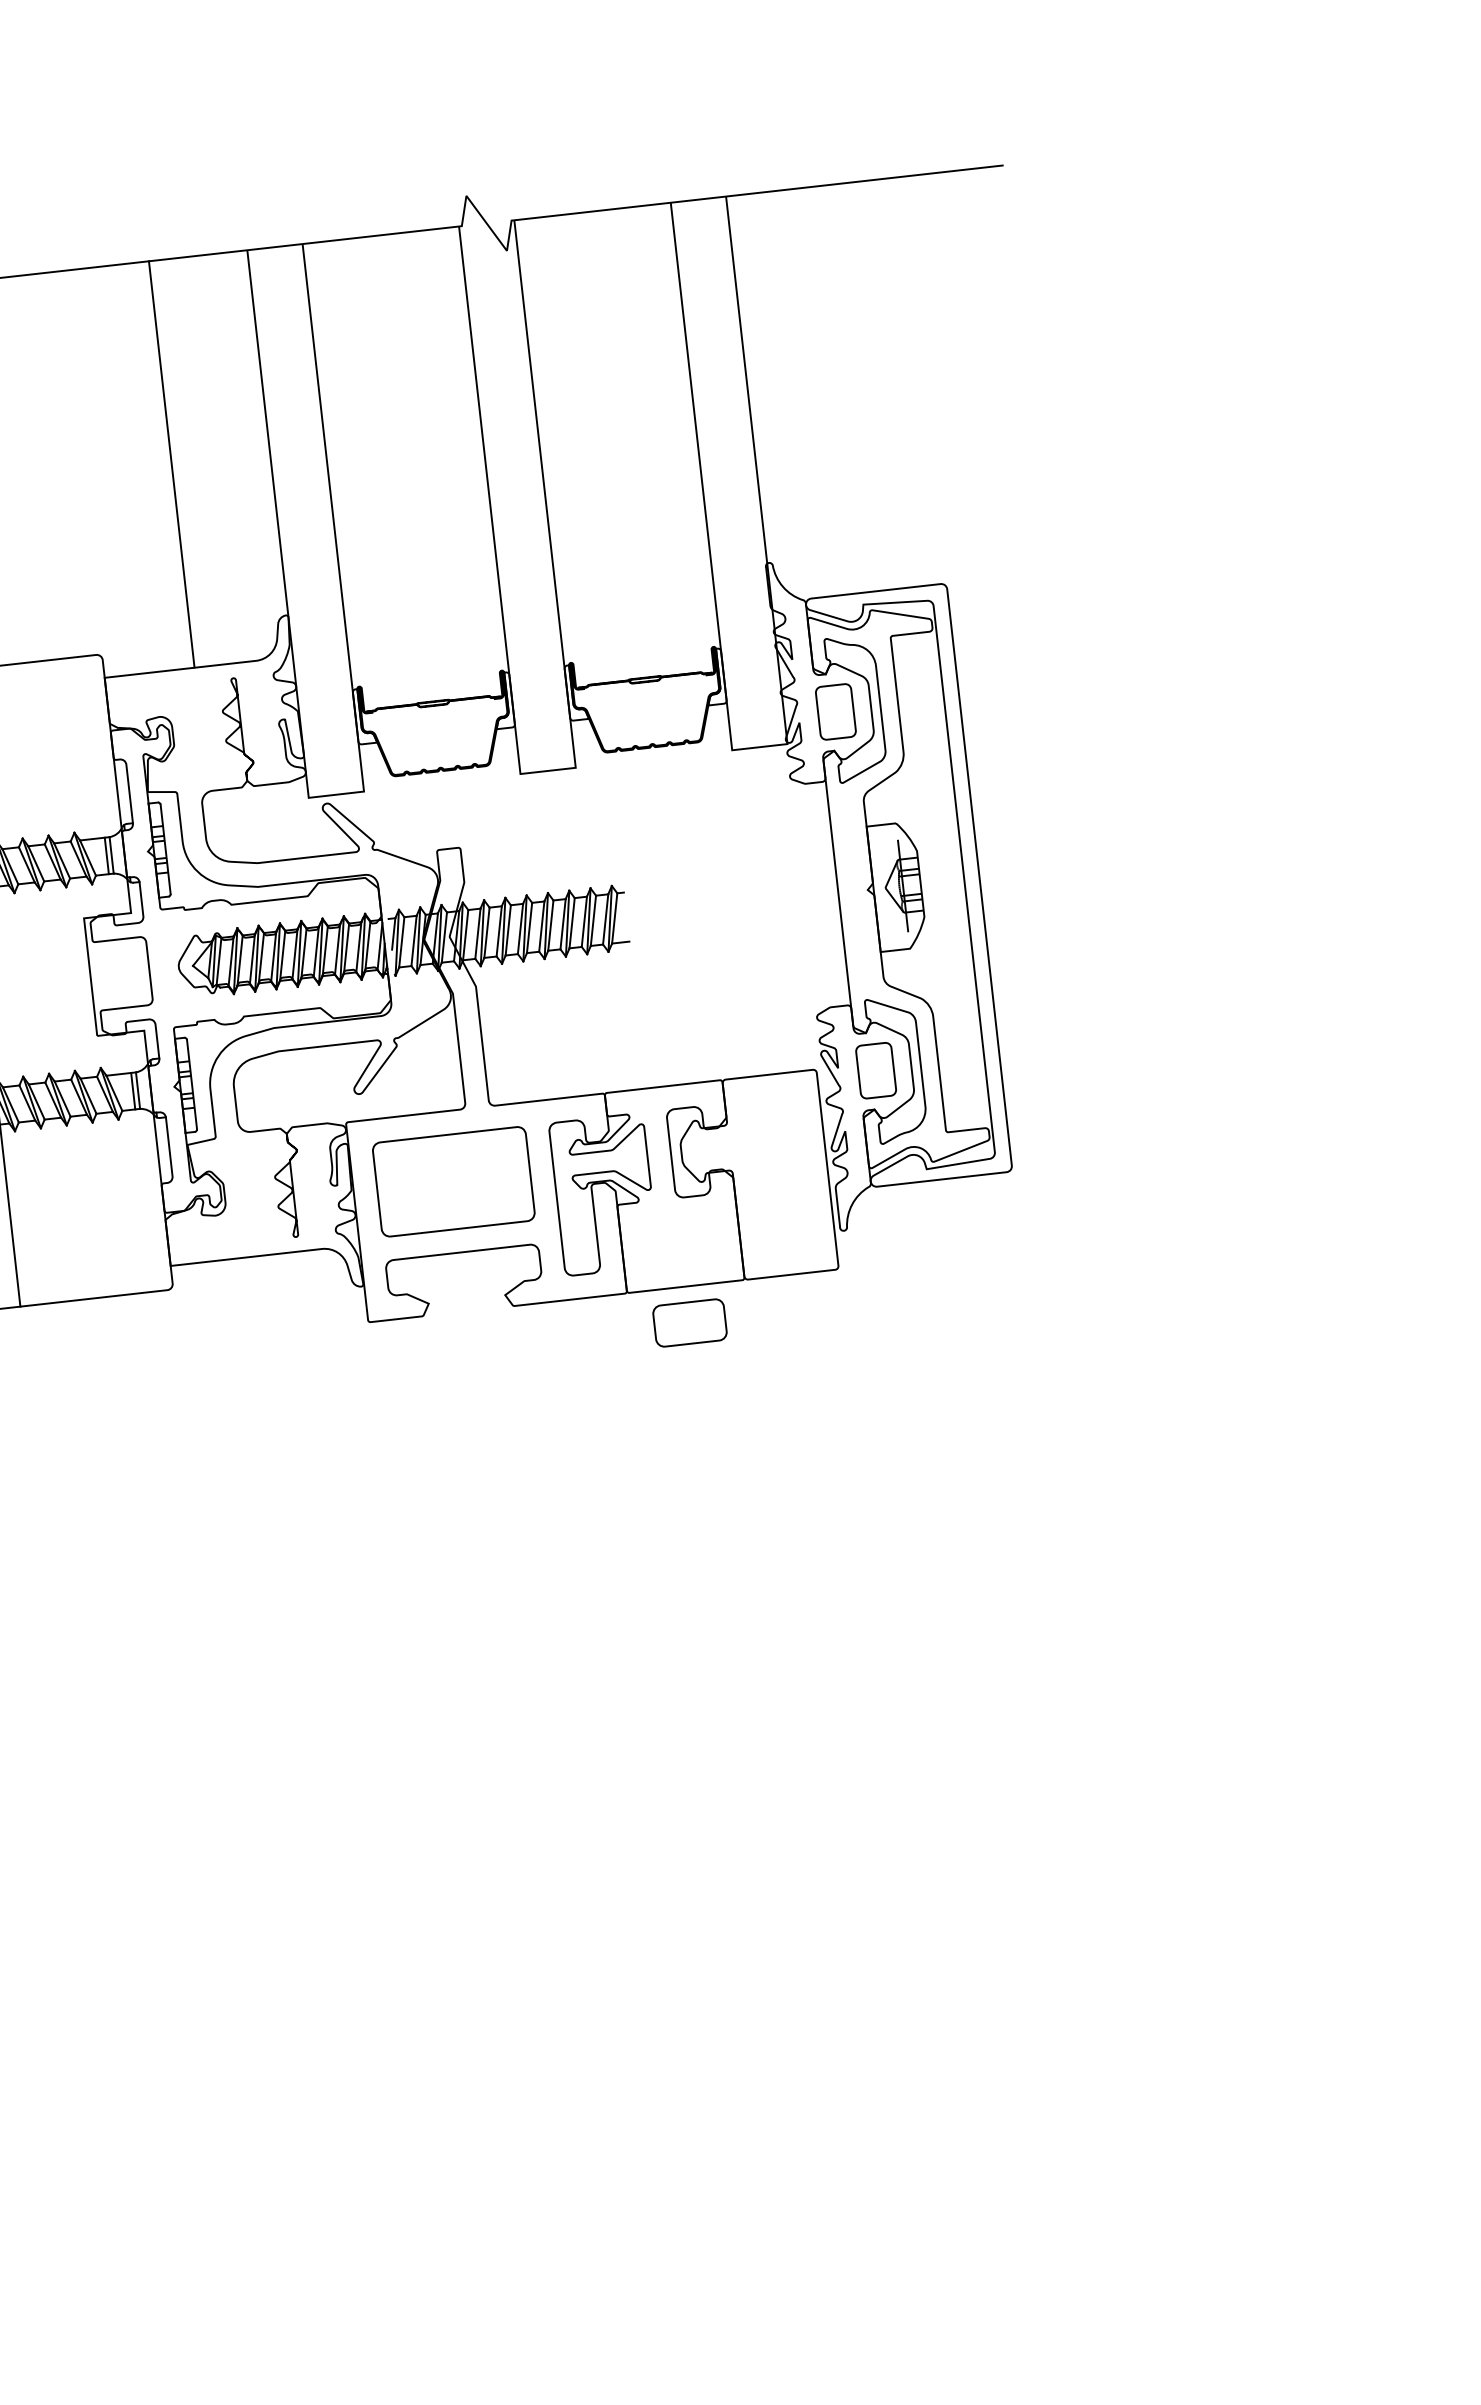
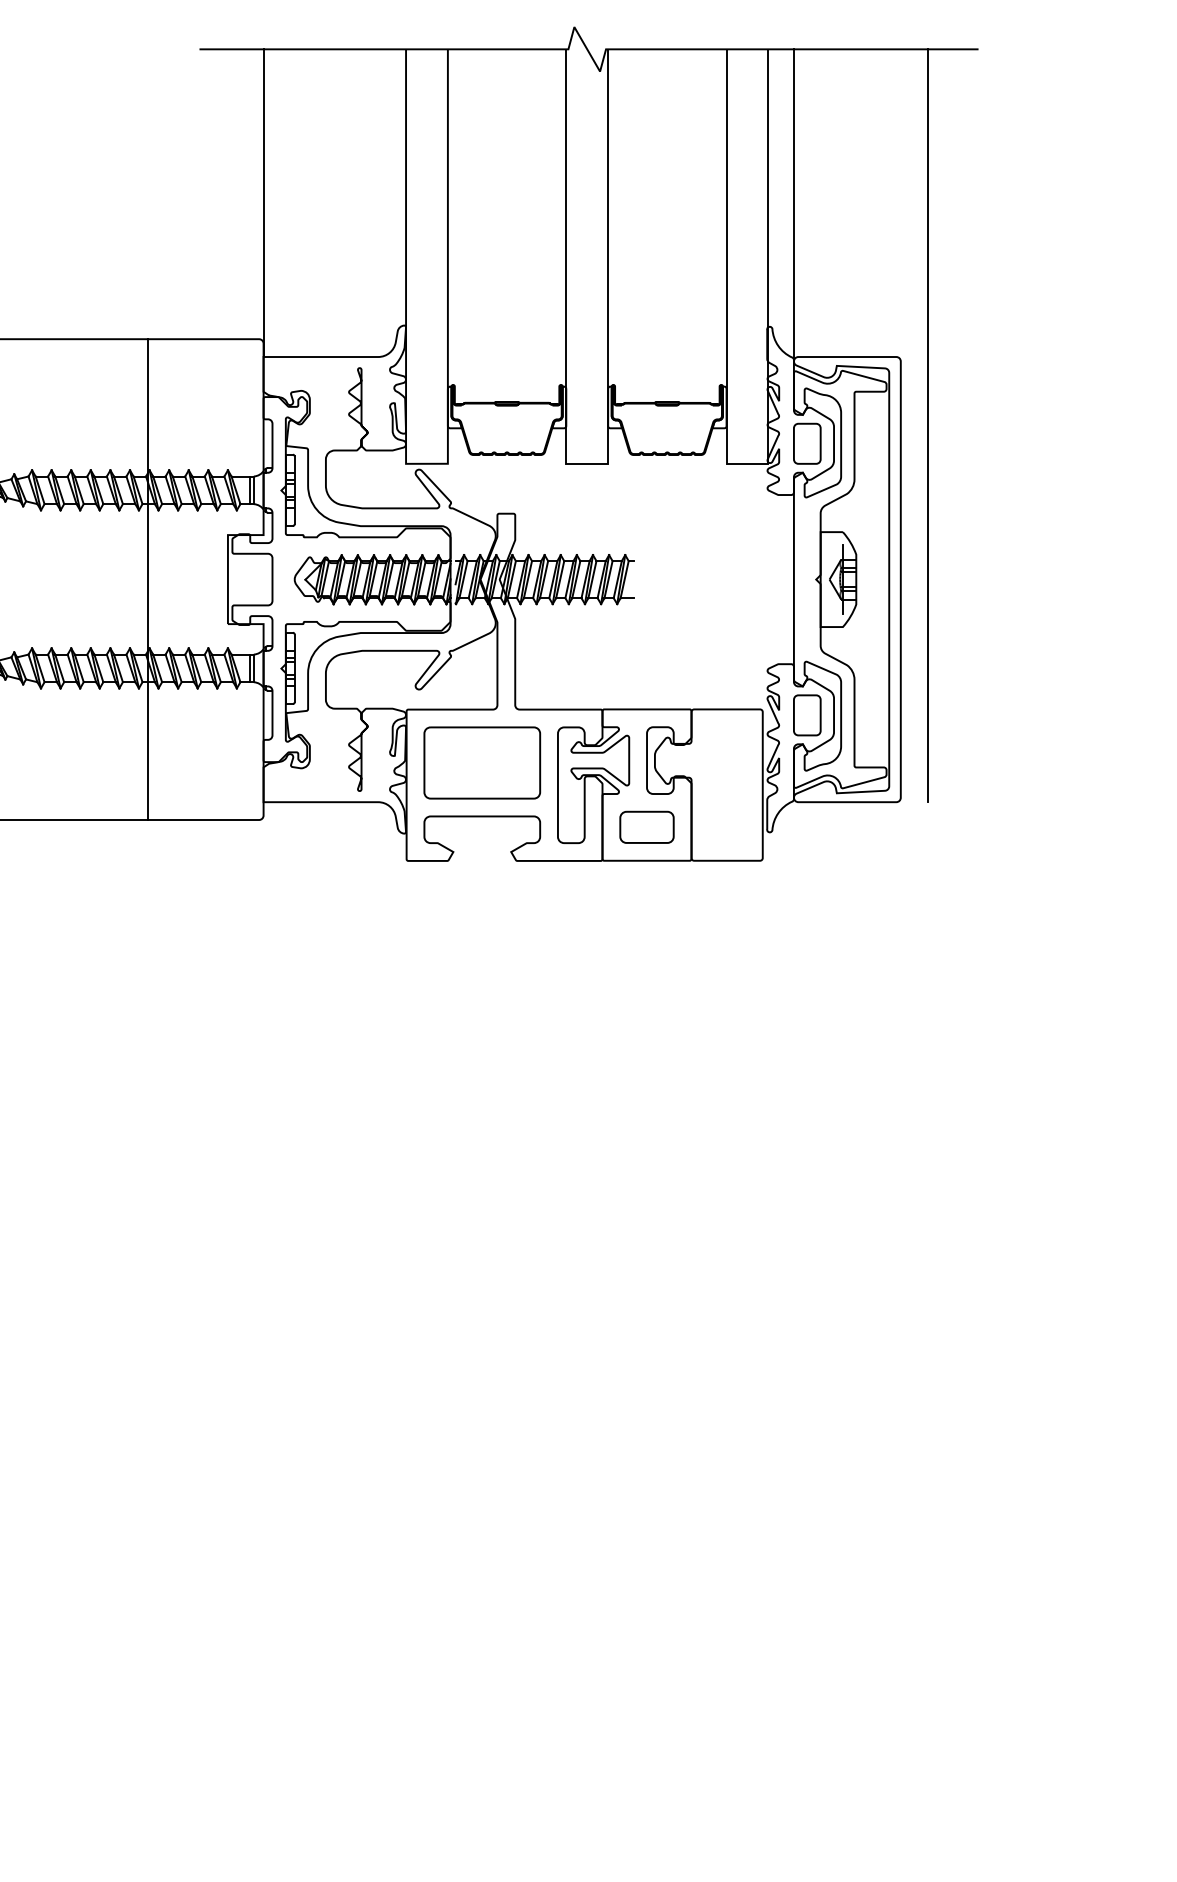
line: (783, 398) -> (794, 205), added
line: (171, 463) -> (263, 202), moved
line: (991, 669) -> (927, 425), added
part: (689, 1321) -> (646, 826), moved

